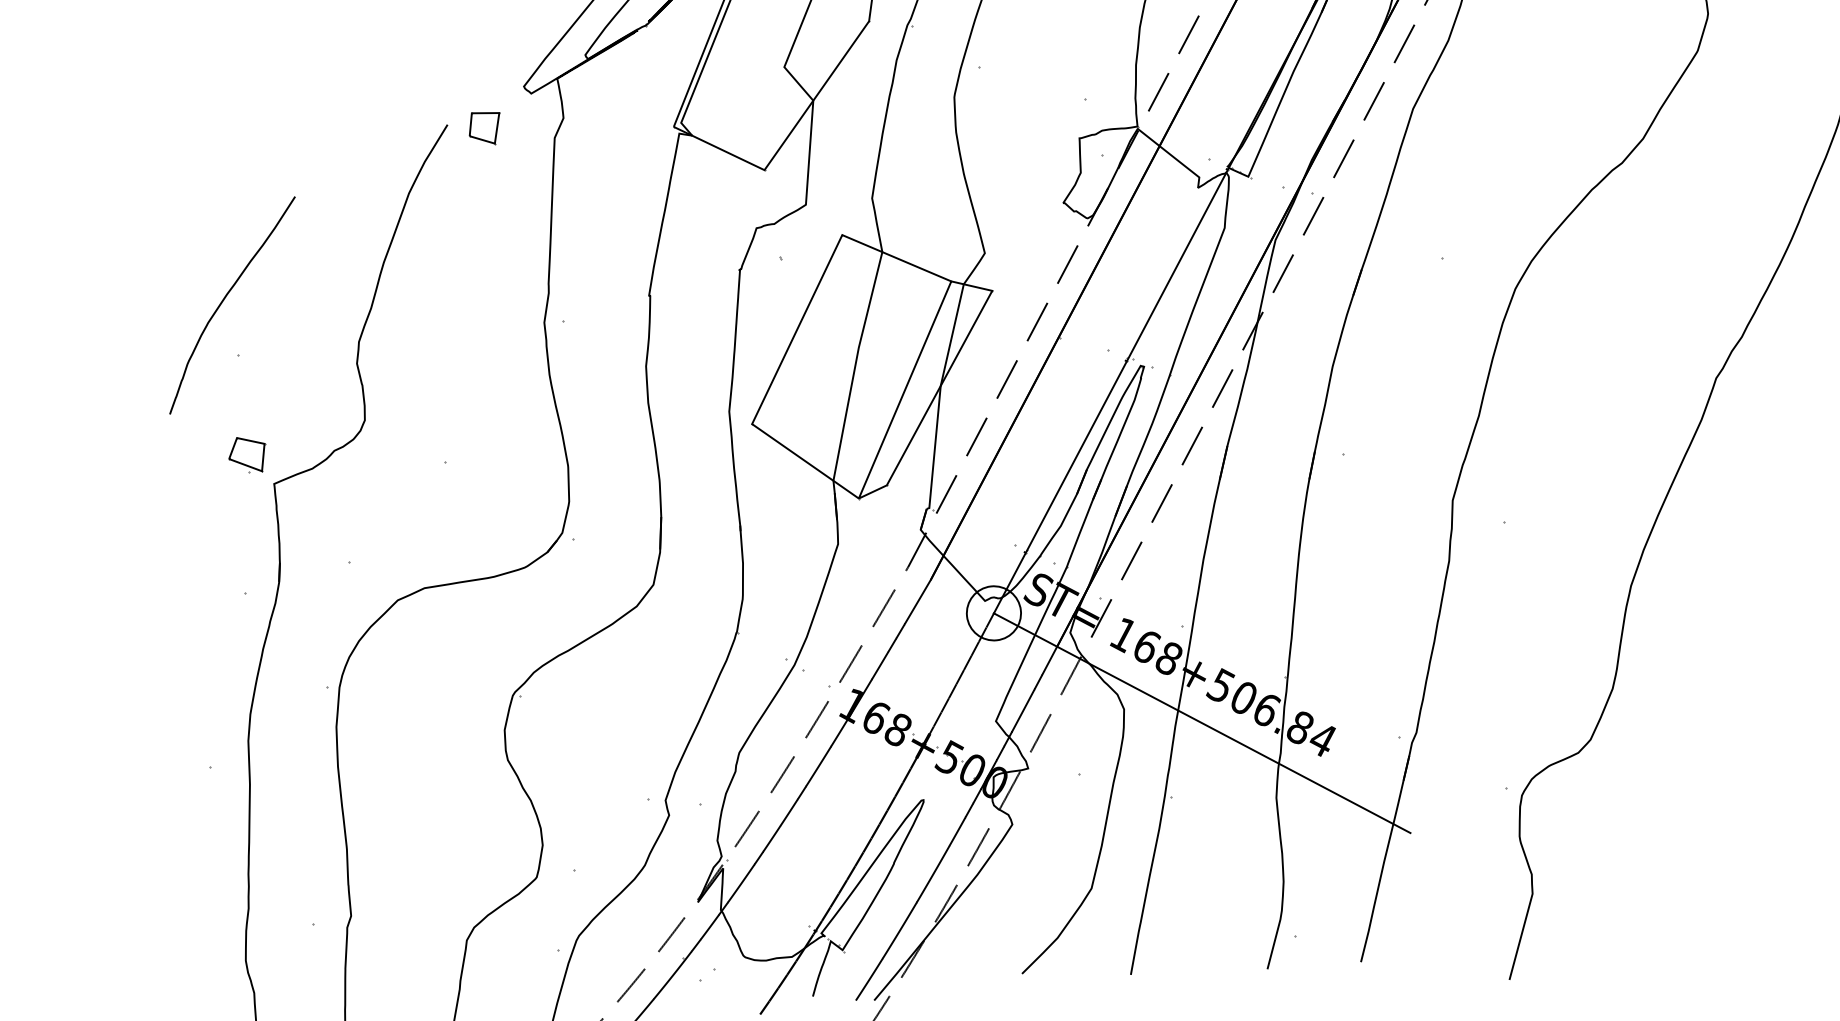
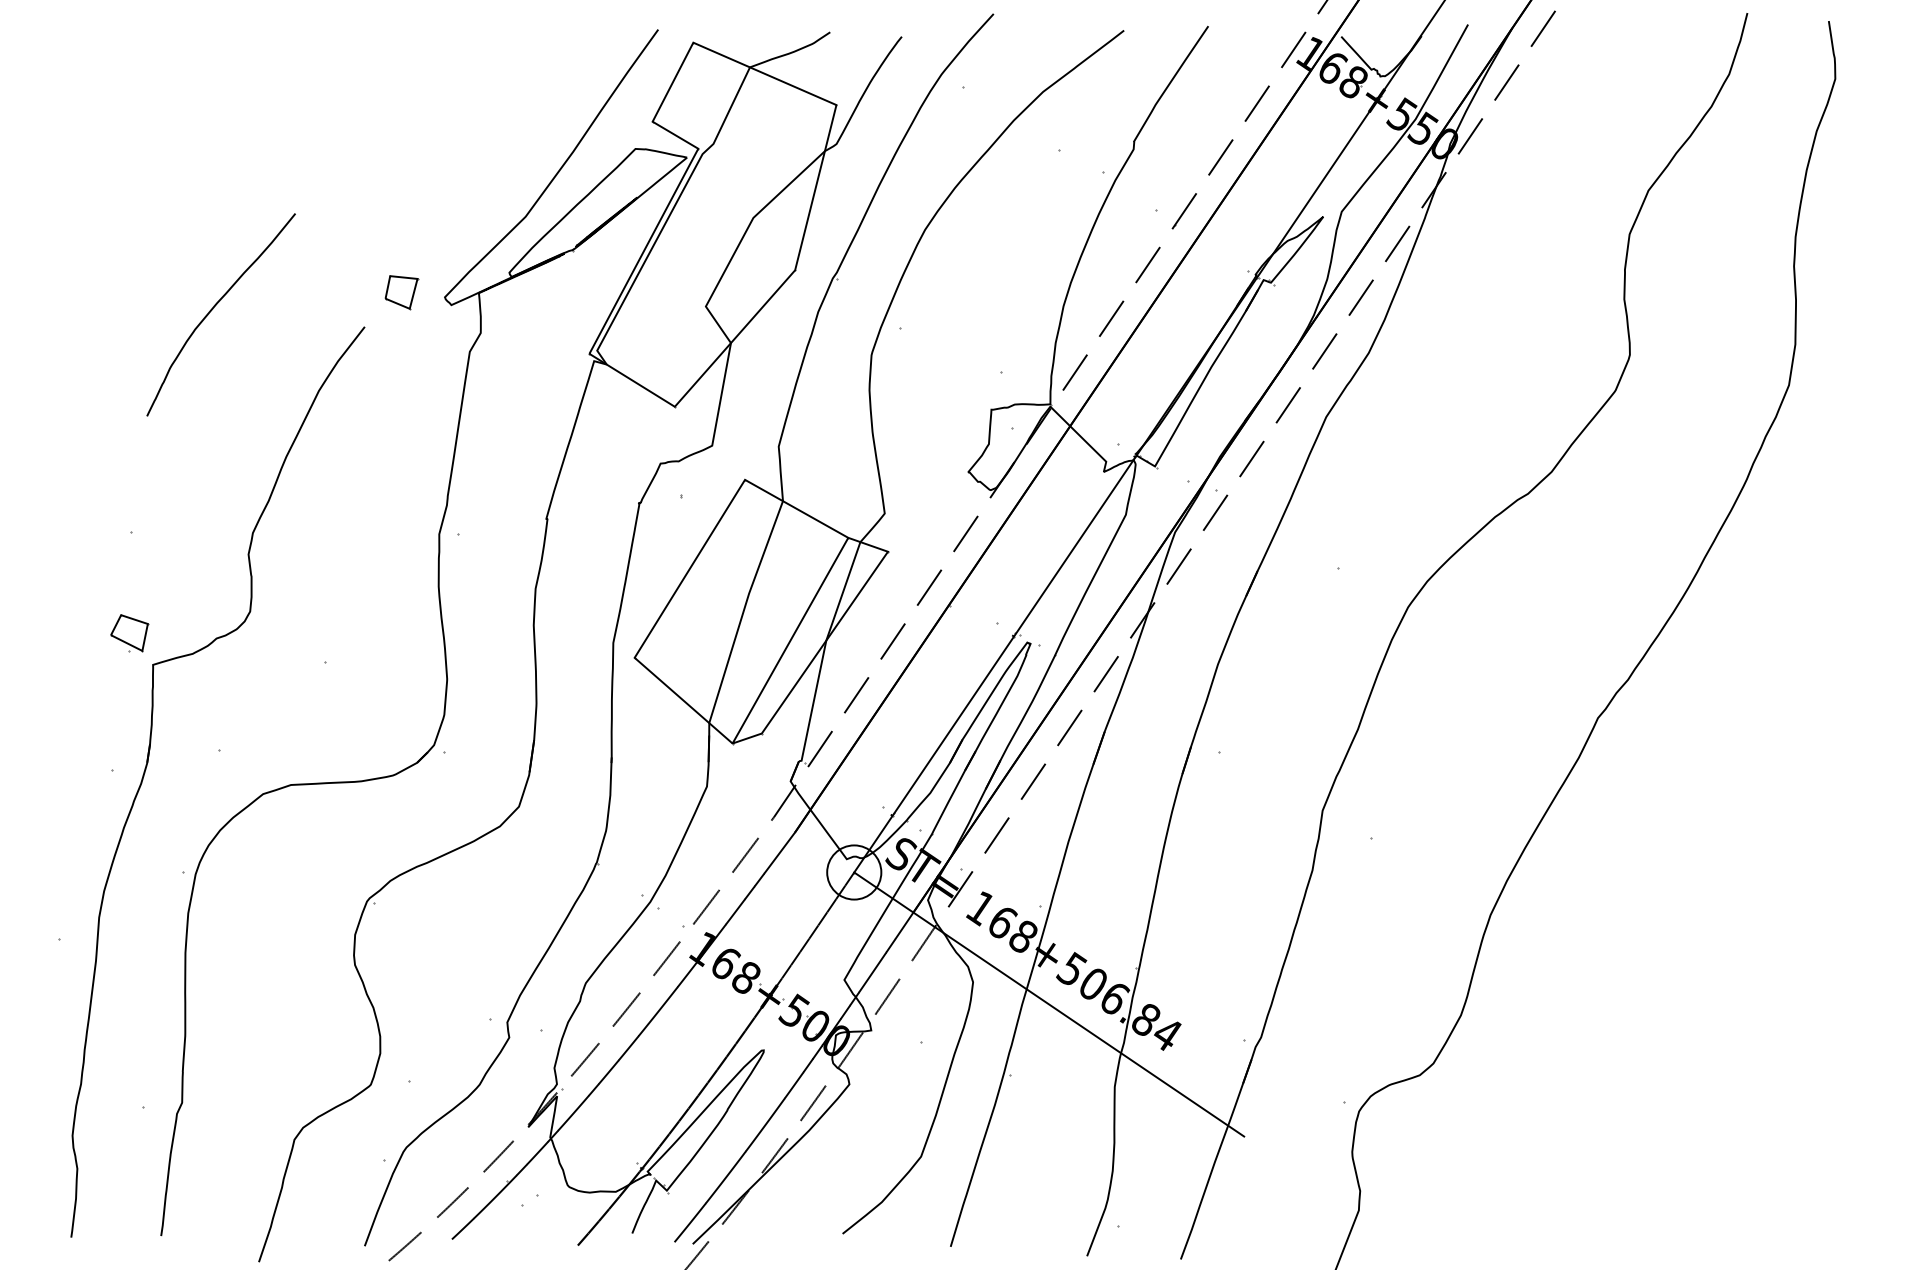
part: (484, 128) -> (401, 292), moved
curve: (224, 300) -> (213, 309), moved

